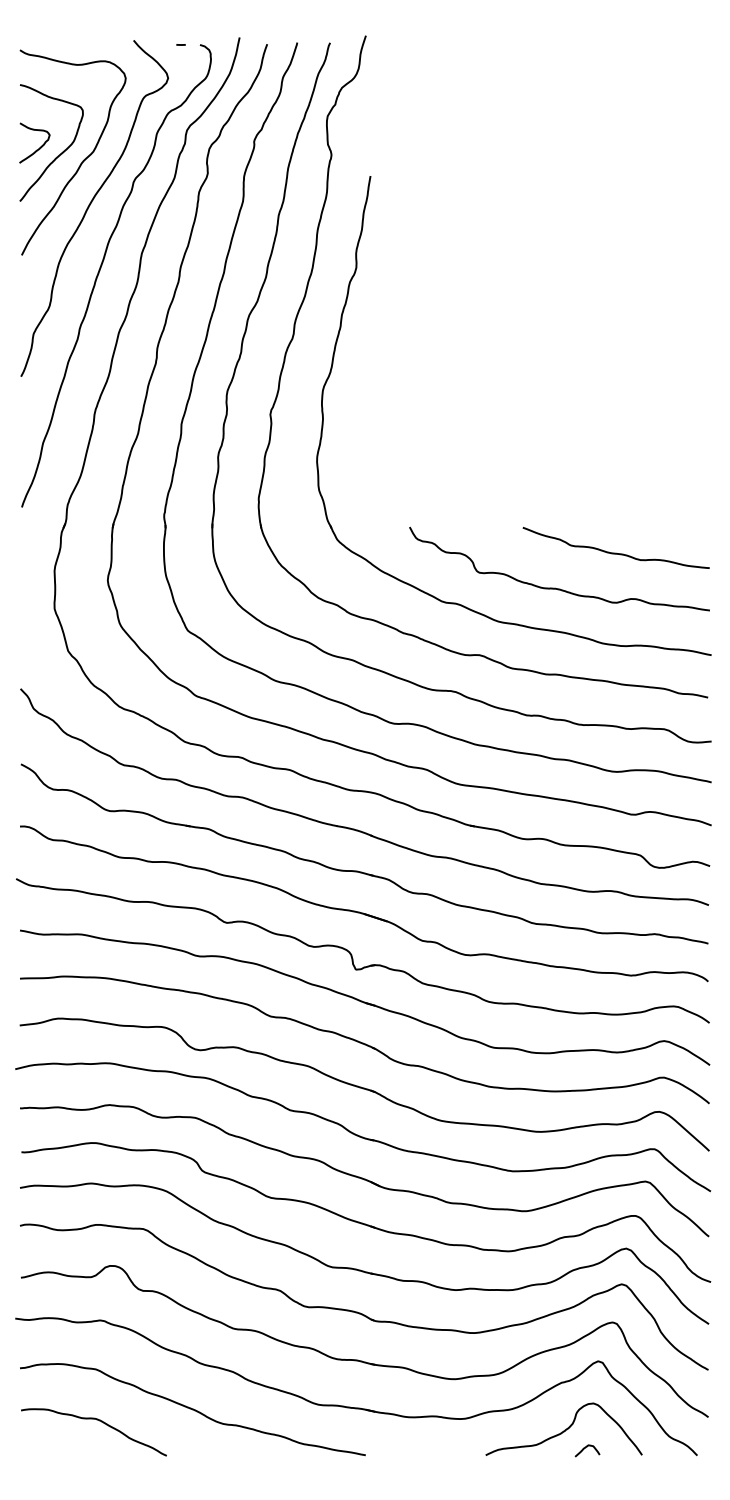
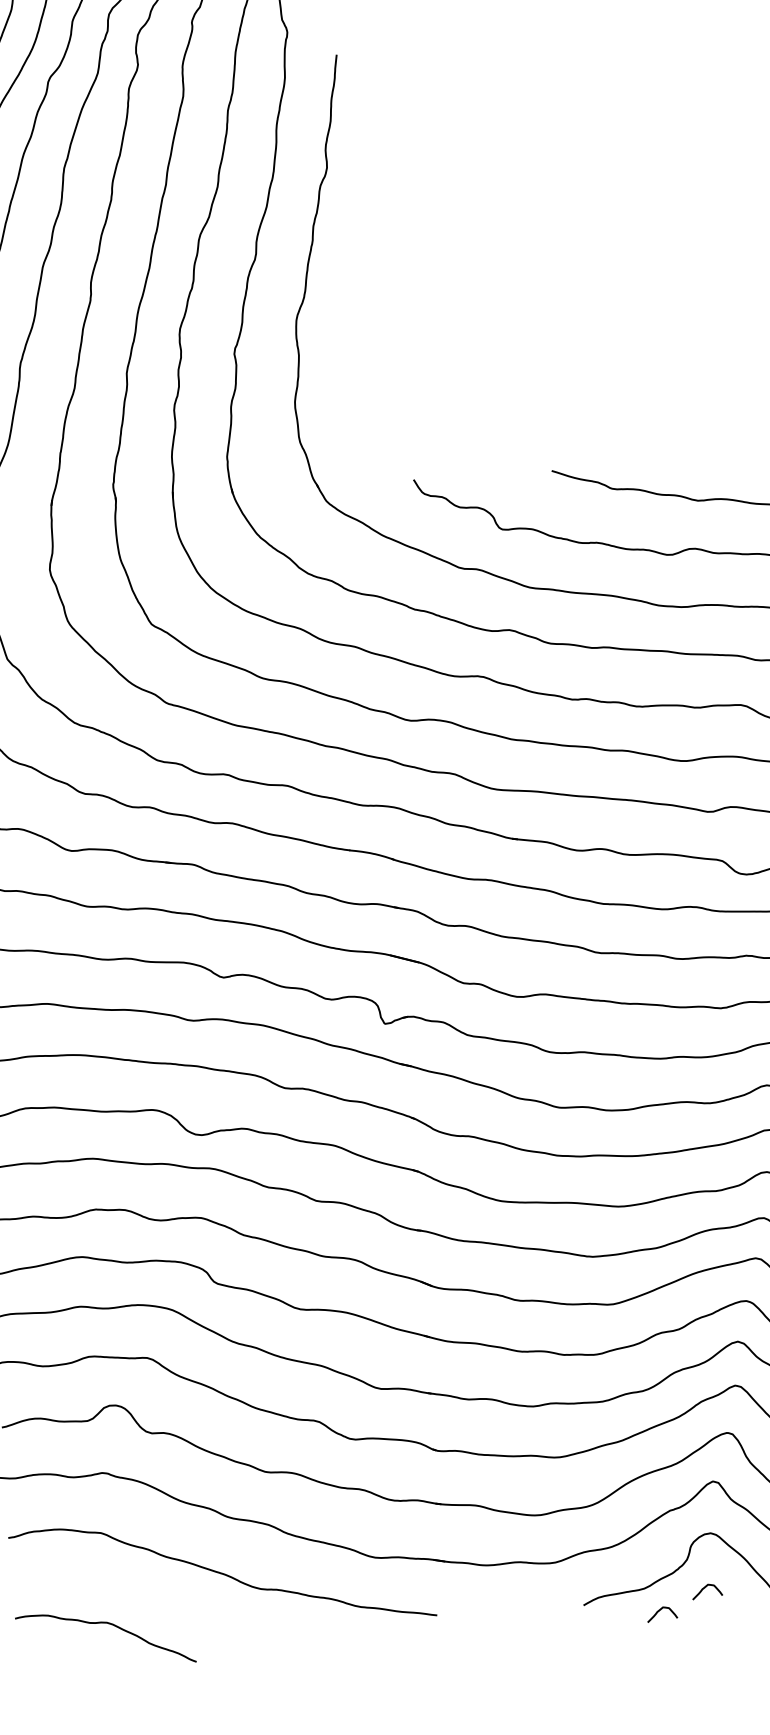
curve: (96, 1420) -> (107, 1624), moved
curve: (547, 1464) -> (659, 1611), added

